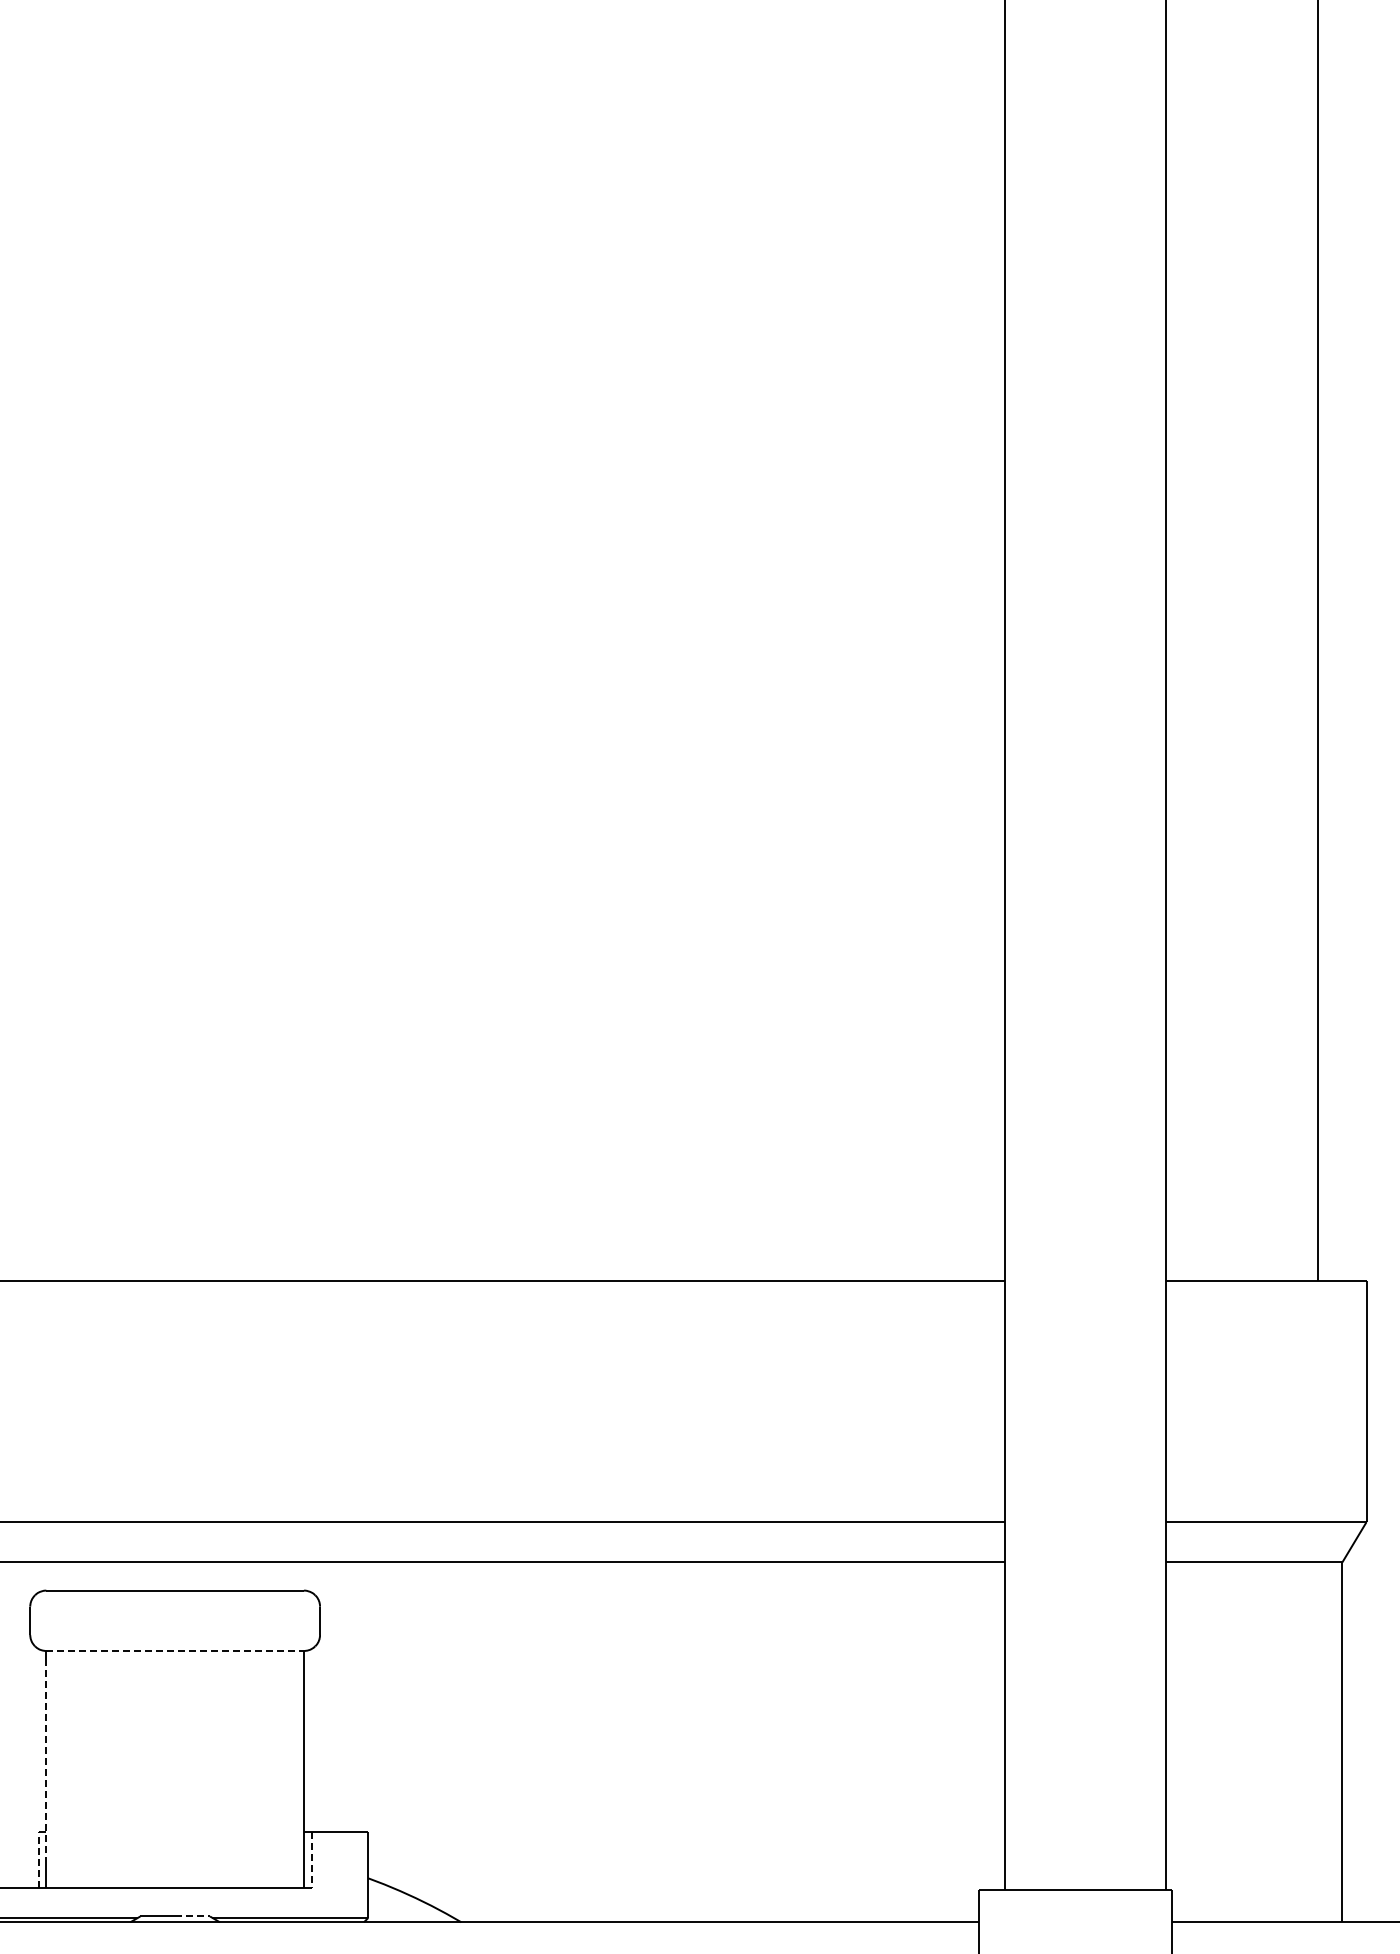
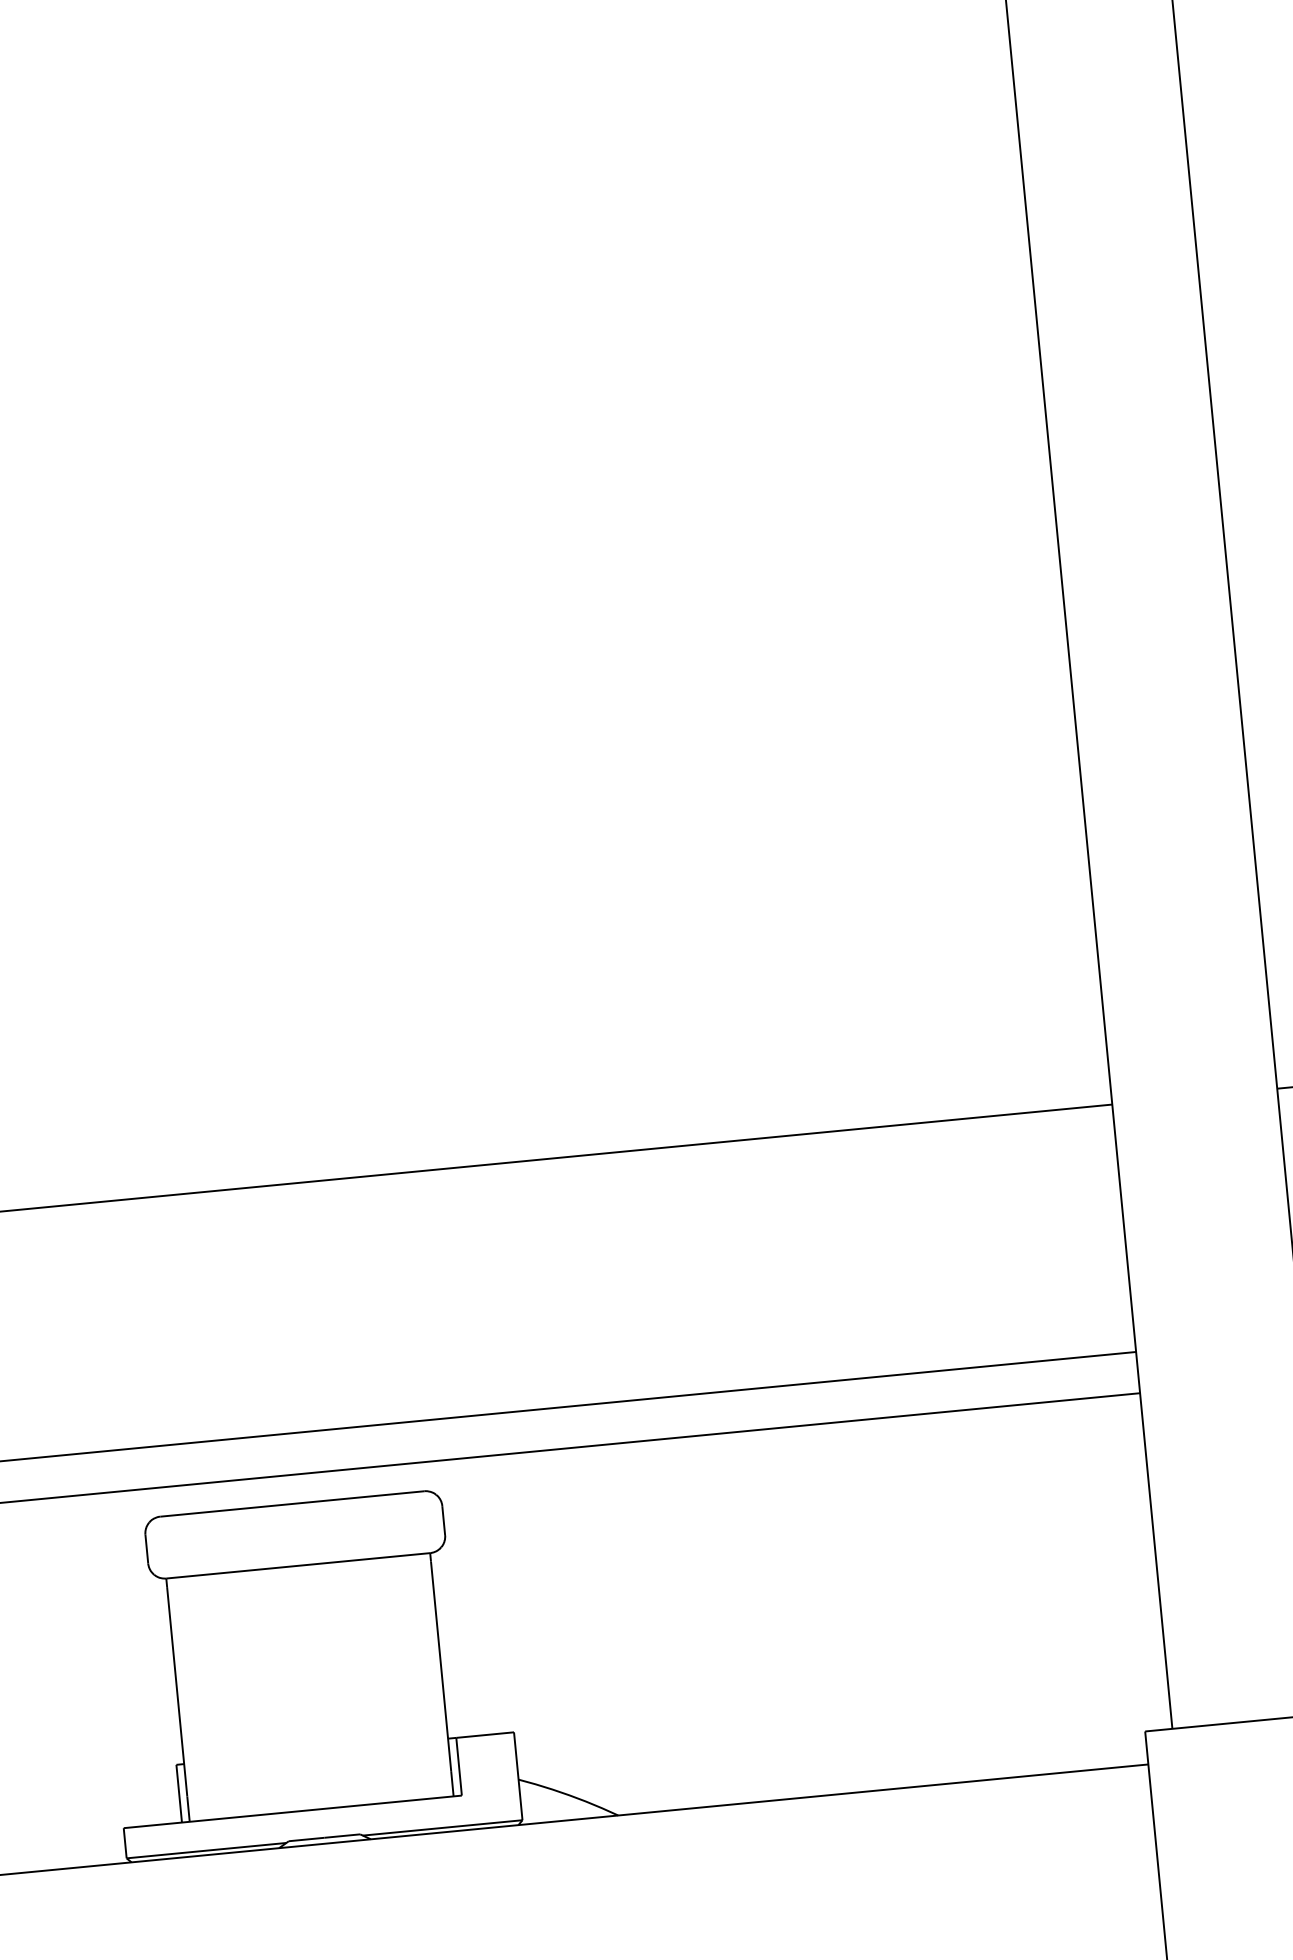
line: (175, 1651) -> (298, 1566), dashed -> solid
line: (46, 1762) -> (177, 1692), dashed -> solid
line: (38, 1859) -> (178, 1792), dashed -> solid
line: (311, 1860) -> (458, 1766), dashed -> solid
line: (193, 1916) -> (343, 1836), dashed -> solid

